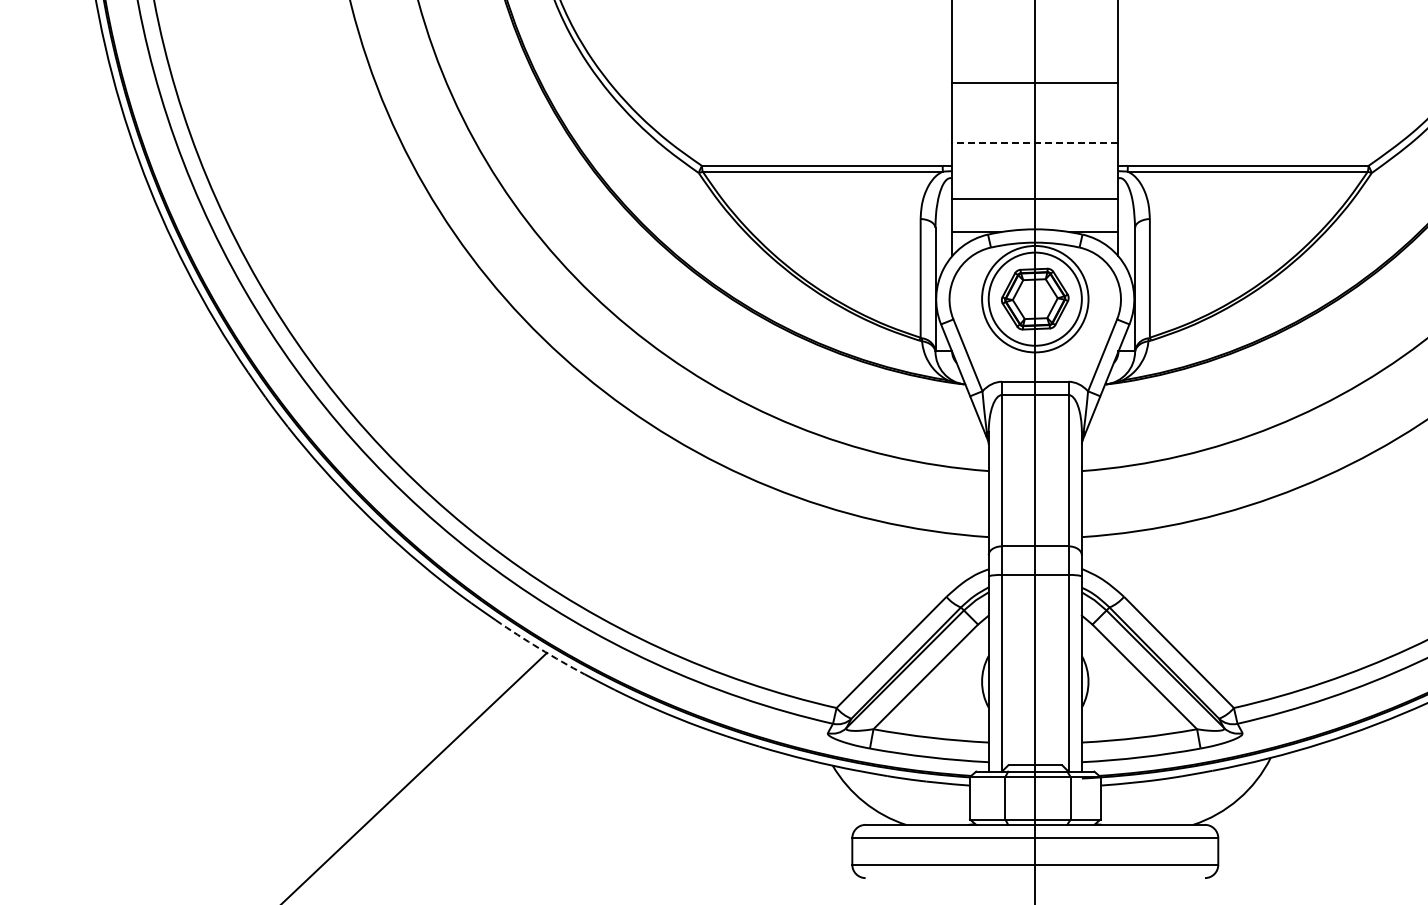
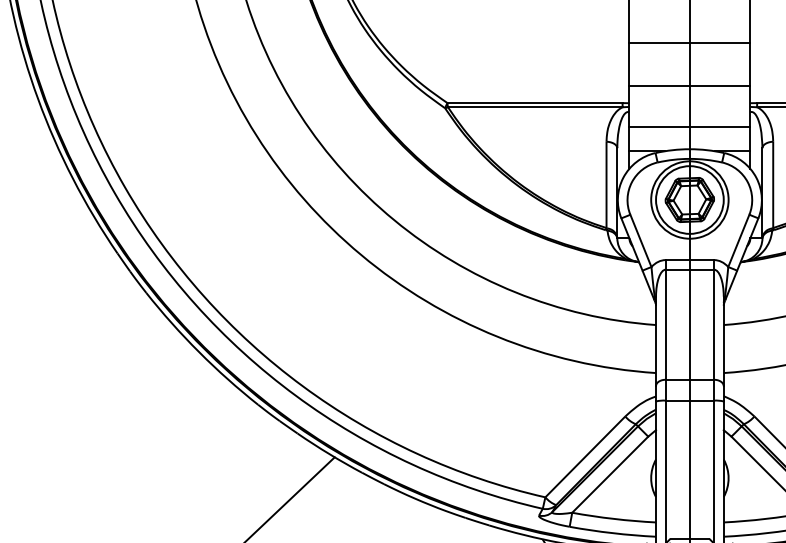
line: (1034, 142) -> (689, 86), dashed -> solid
arc: (539, 648) -> (329, 454), dashed -> solid

